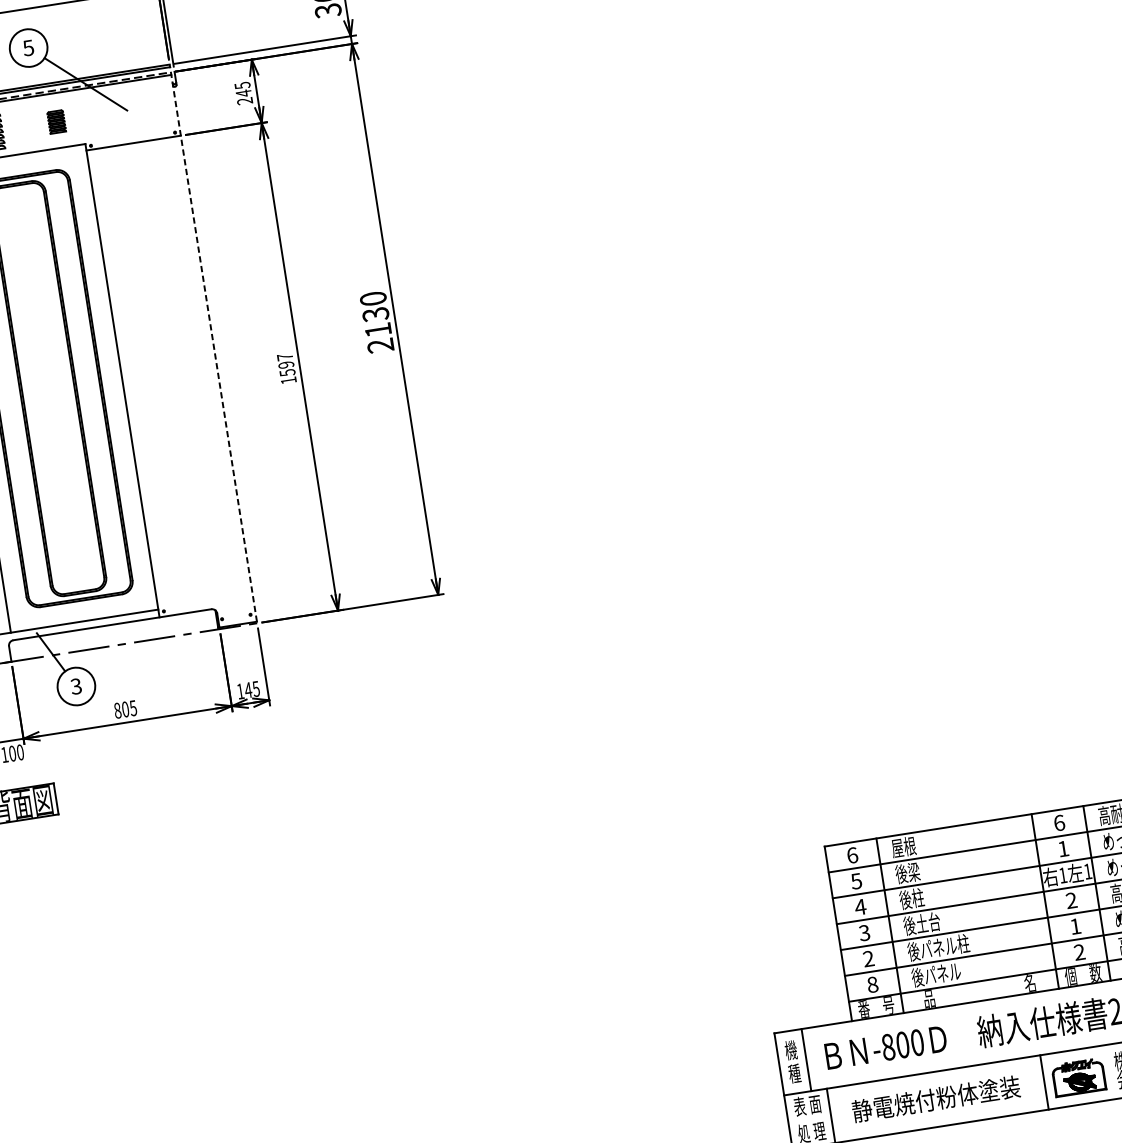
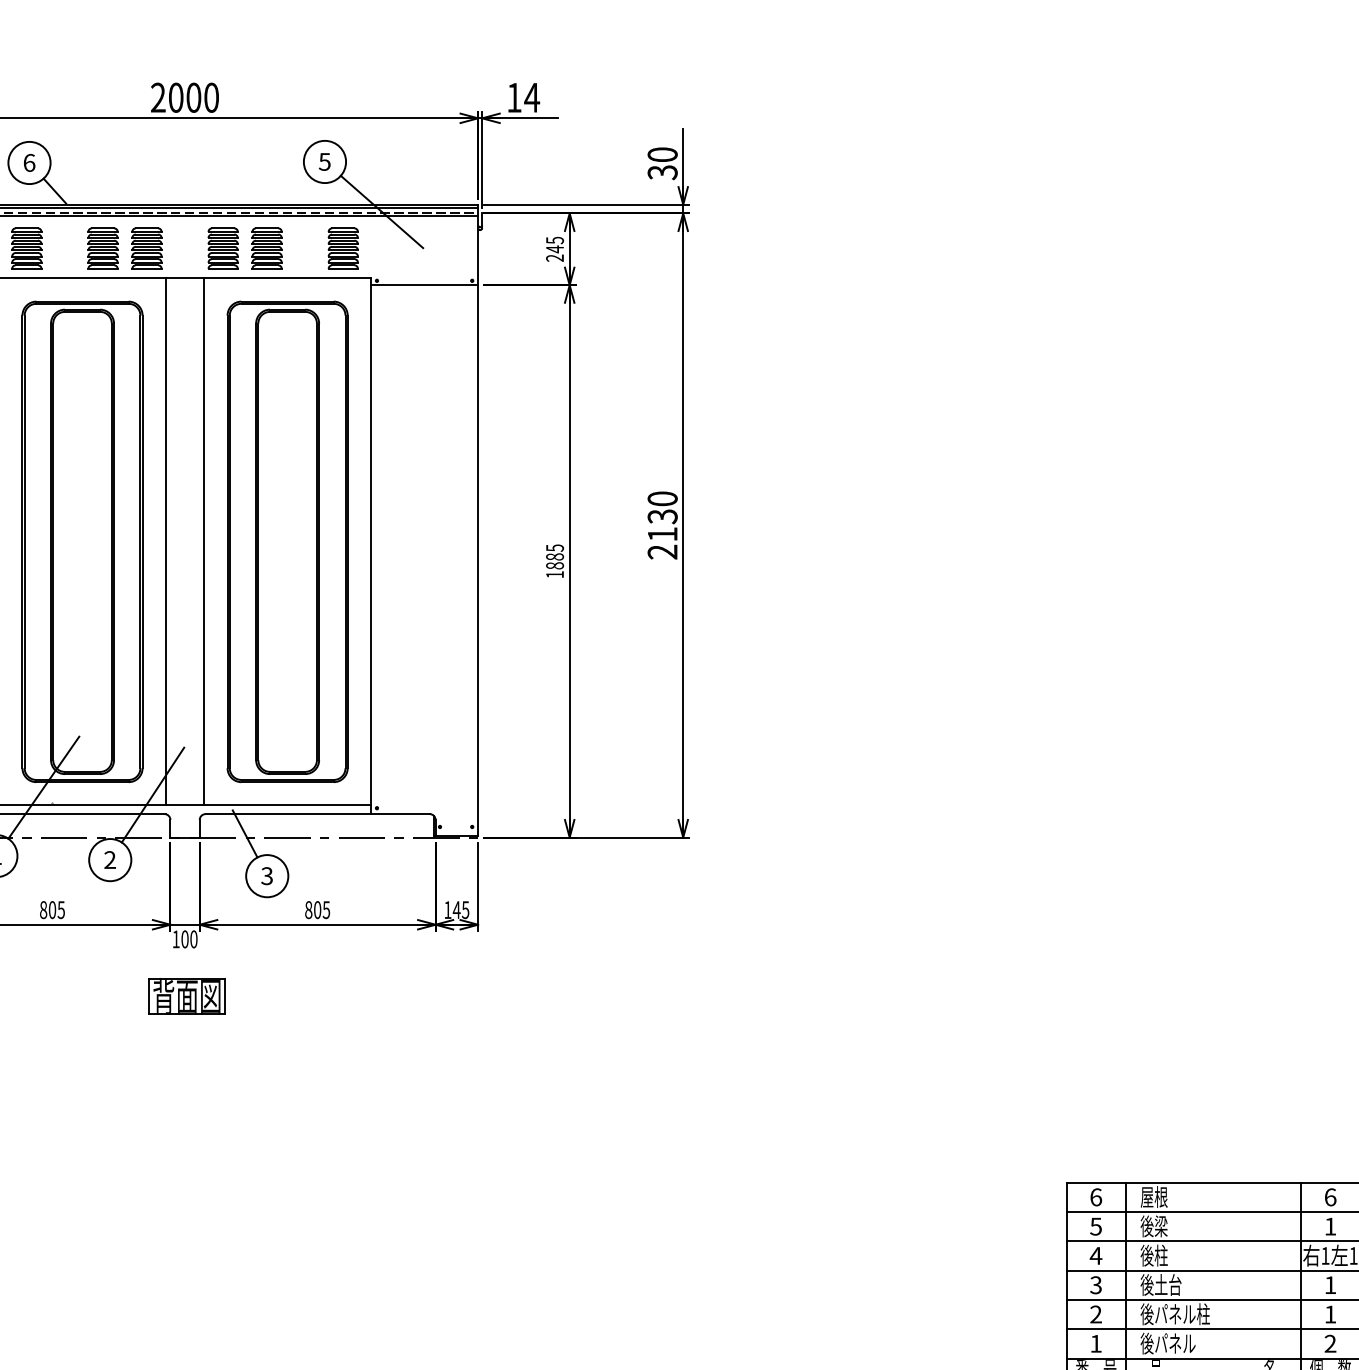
part: (56, 122) -> (342, 248), size x1.67
line: (213, 343) -> (478, 520), dashed -> solid
text: (286, 364) -> (555, 556), 1597 -> 1885
text: (1071, 899) -> (1330, 1284), 2 -> 1
text: (872, 984) -> (1095, 1343), 8 -> 1

